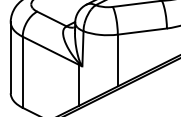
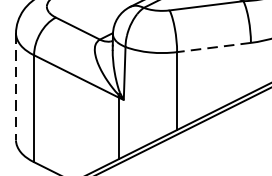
line: (142, 31) -> (214, 47), solid -> dashed
line: (10, 57) -> (15, 86), solid -> dashed

